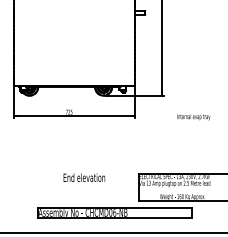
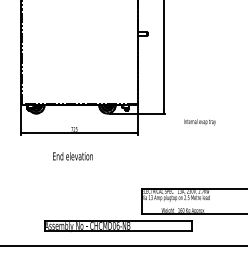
text: (193, 117) -> (199, 122), moved
text: (83, 177) -> (72, 156), moved

